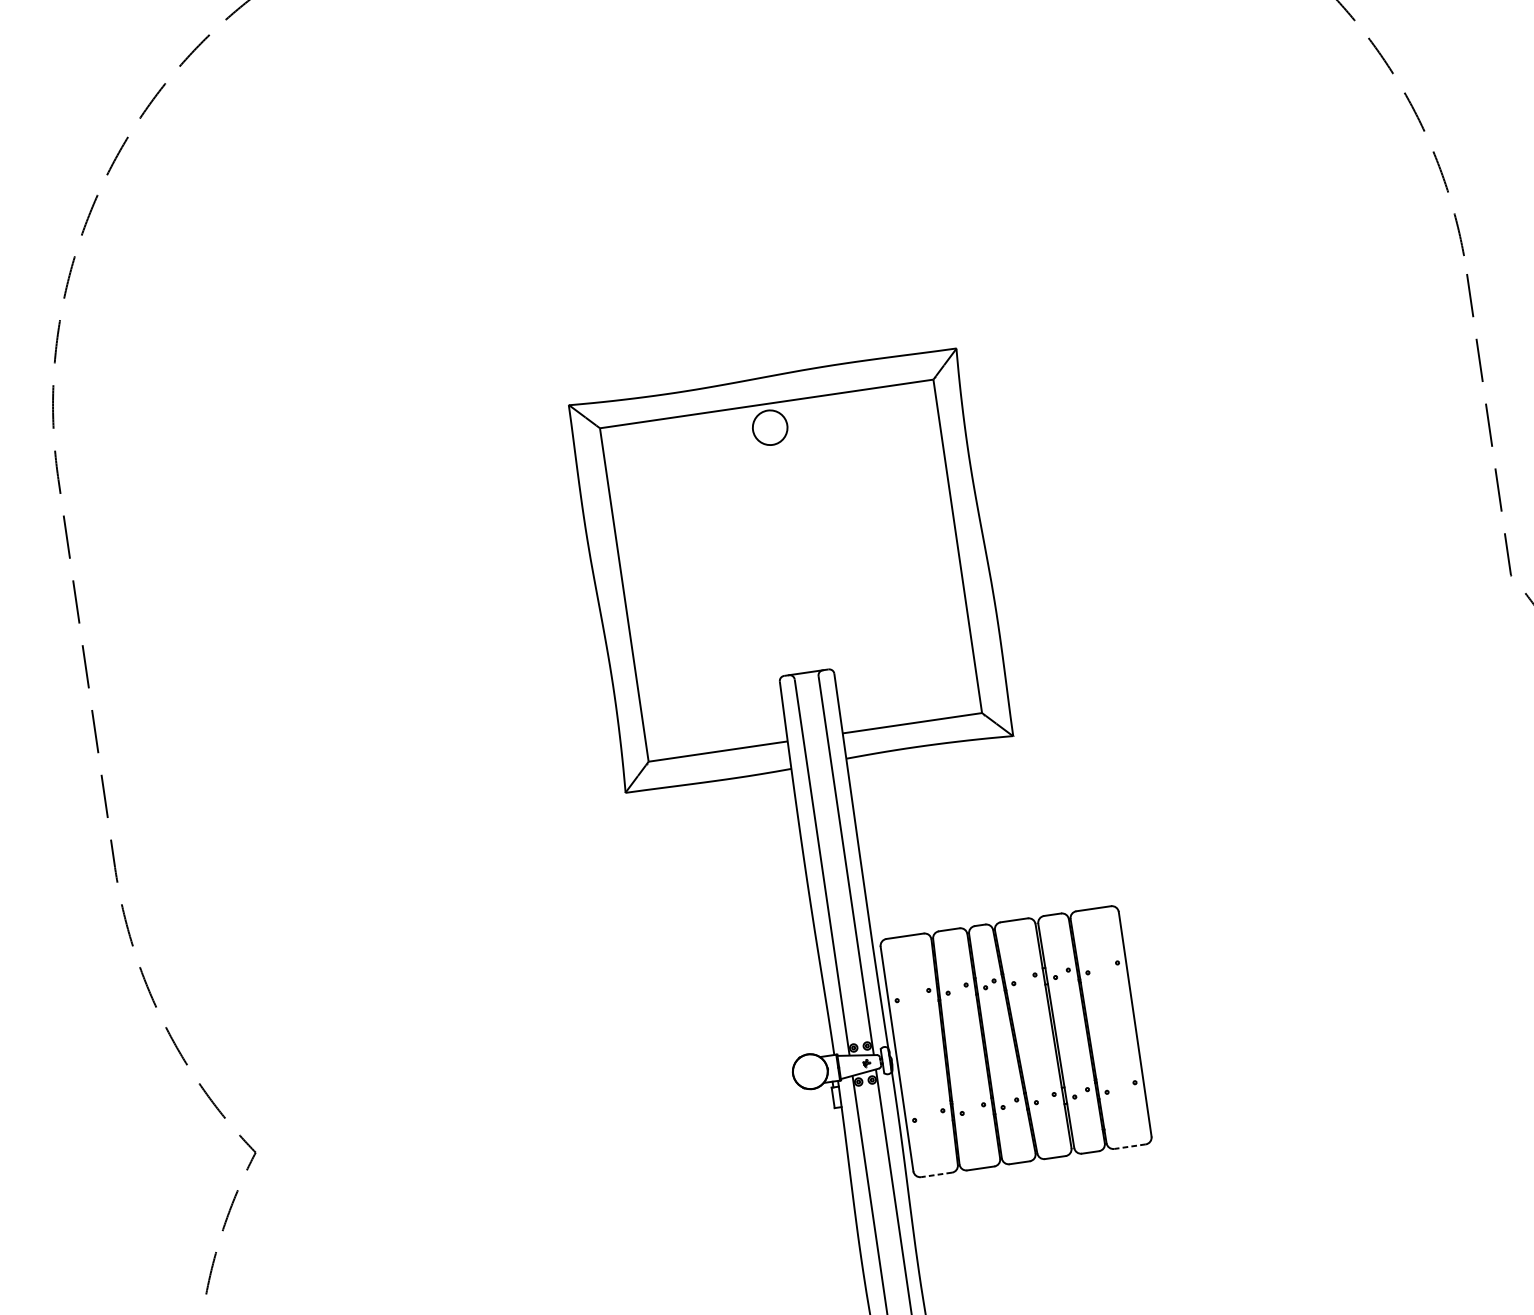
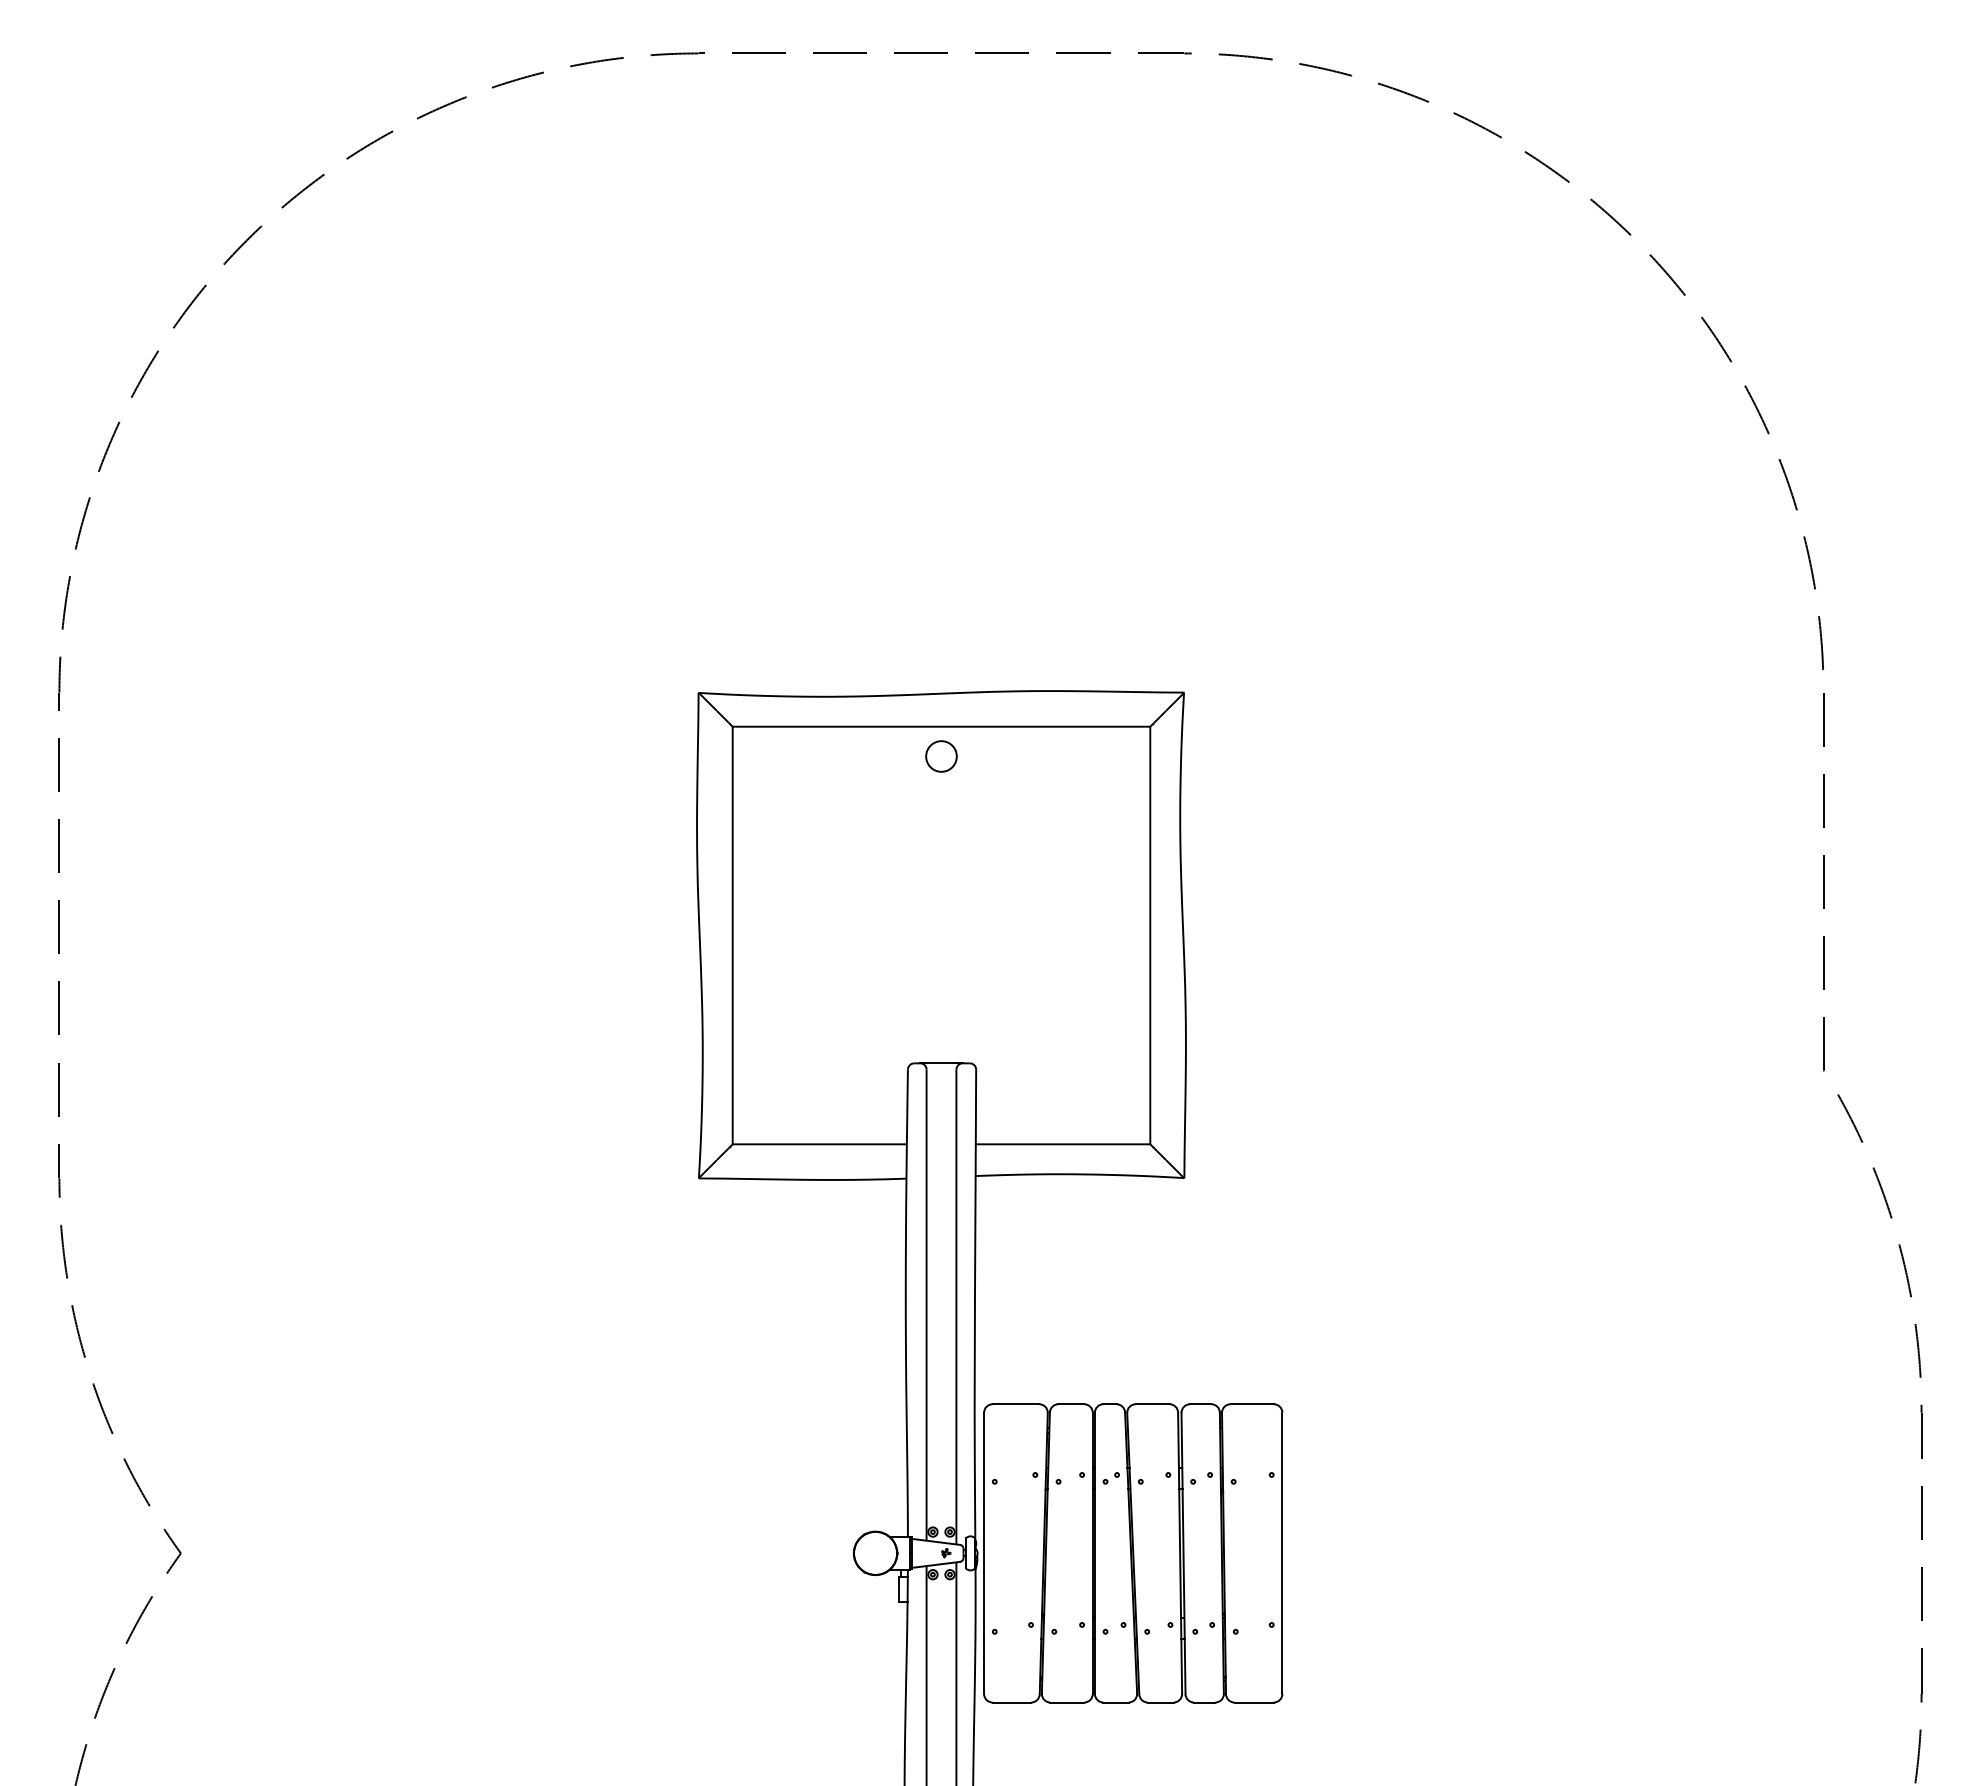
circle: (770, 427) -> (941, 756), size x0.71
line: (1130, 1146) -> (1254, 1702), dashed -> solid
line: (936, 1174) -> (1011, 1702), dashed -> solid

